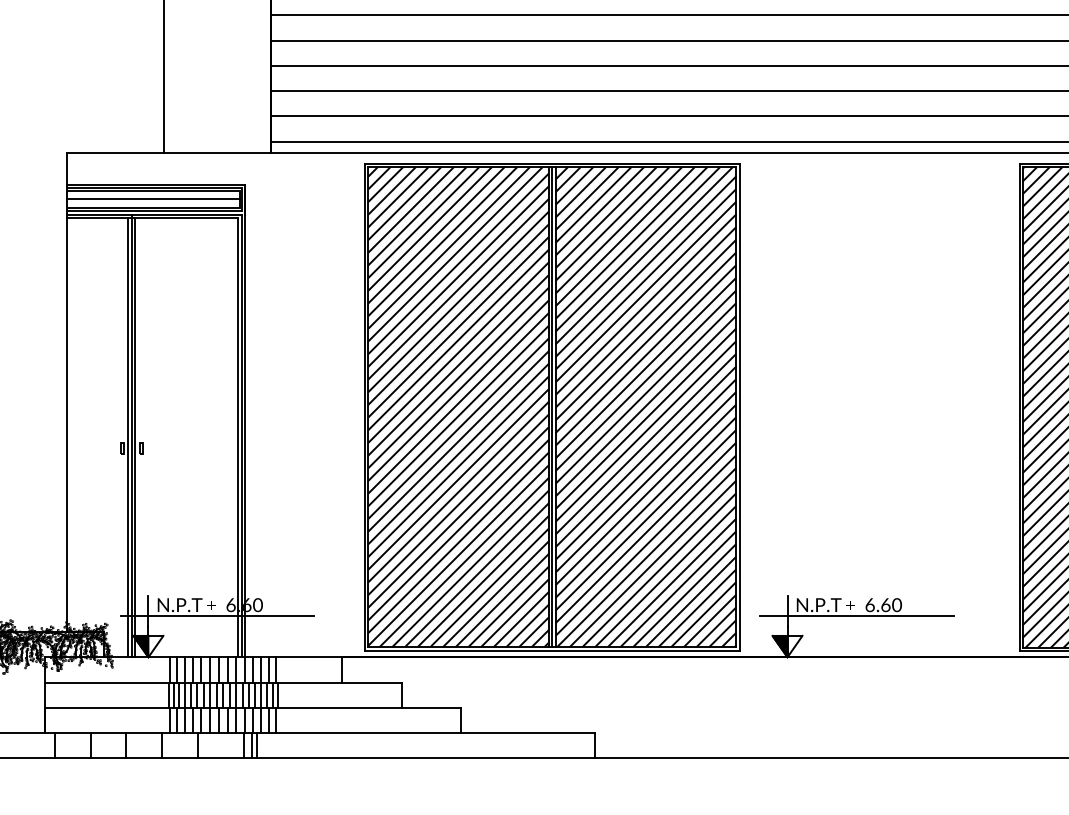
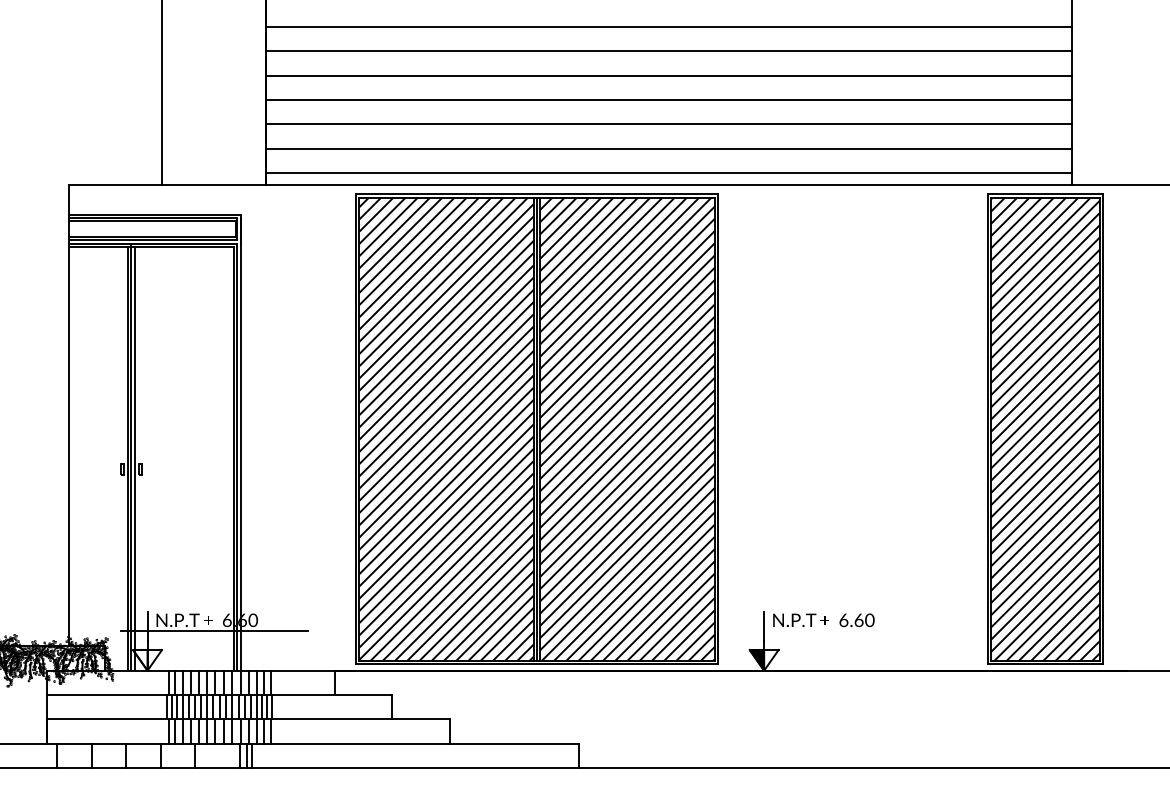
line: (152, 199) -> (151, 228), removed
line: (856, 615) -> (830, 630), removed
fill: (141, 646) -> (140, 660), removed

